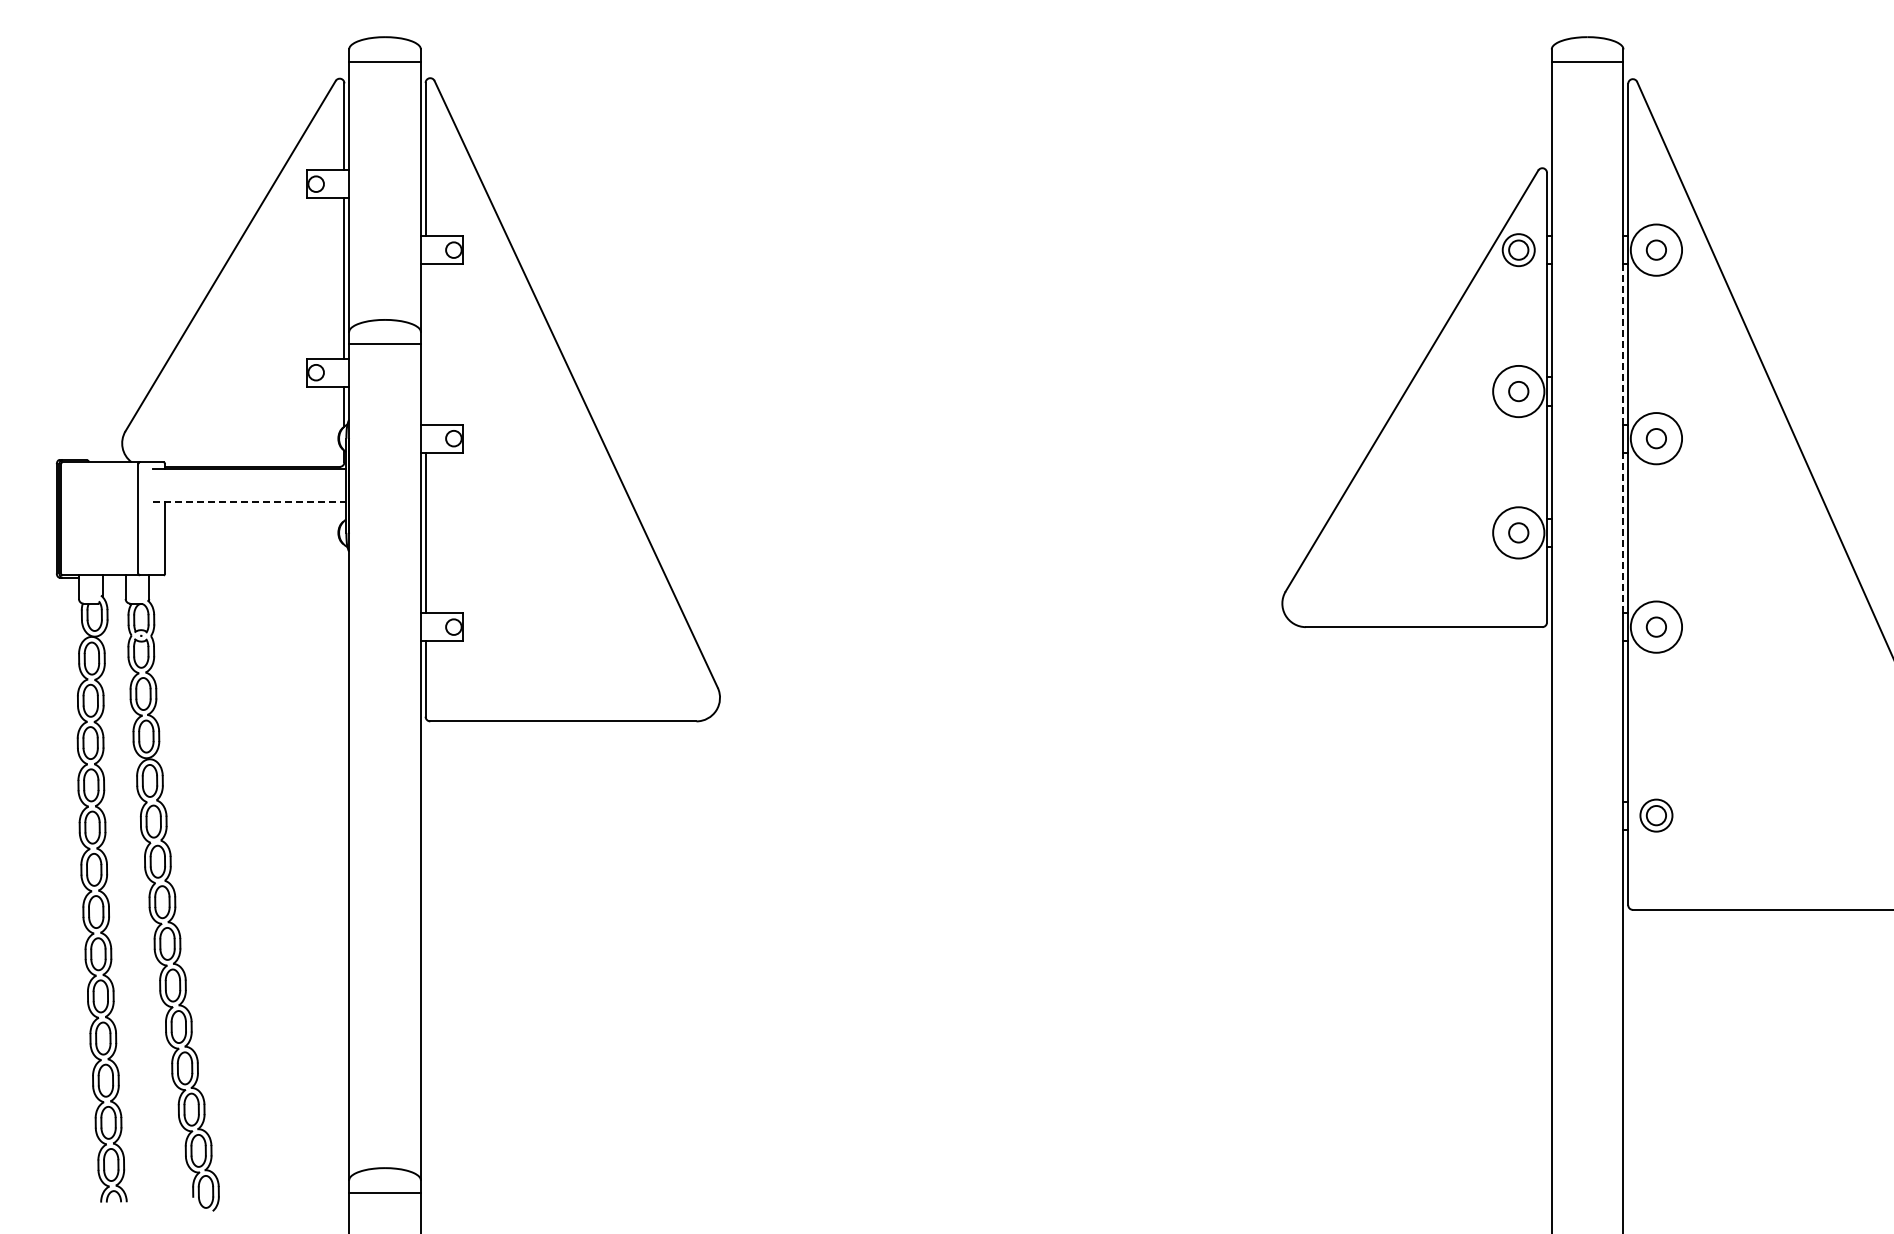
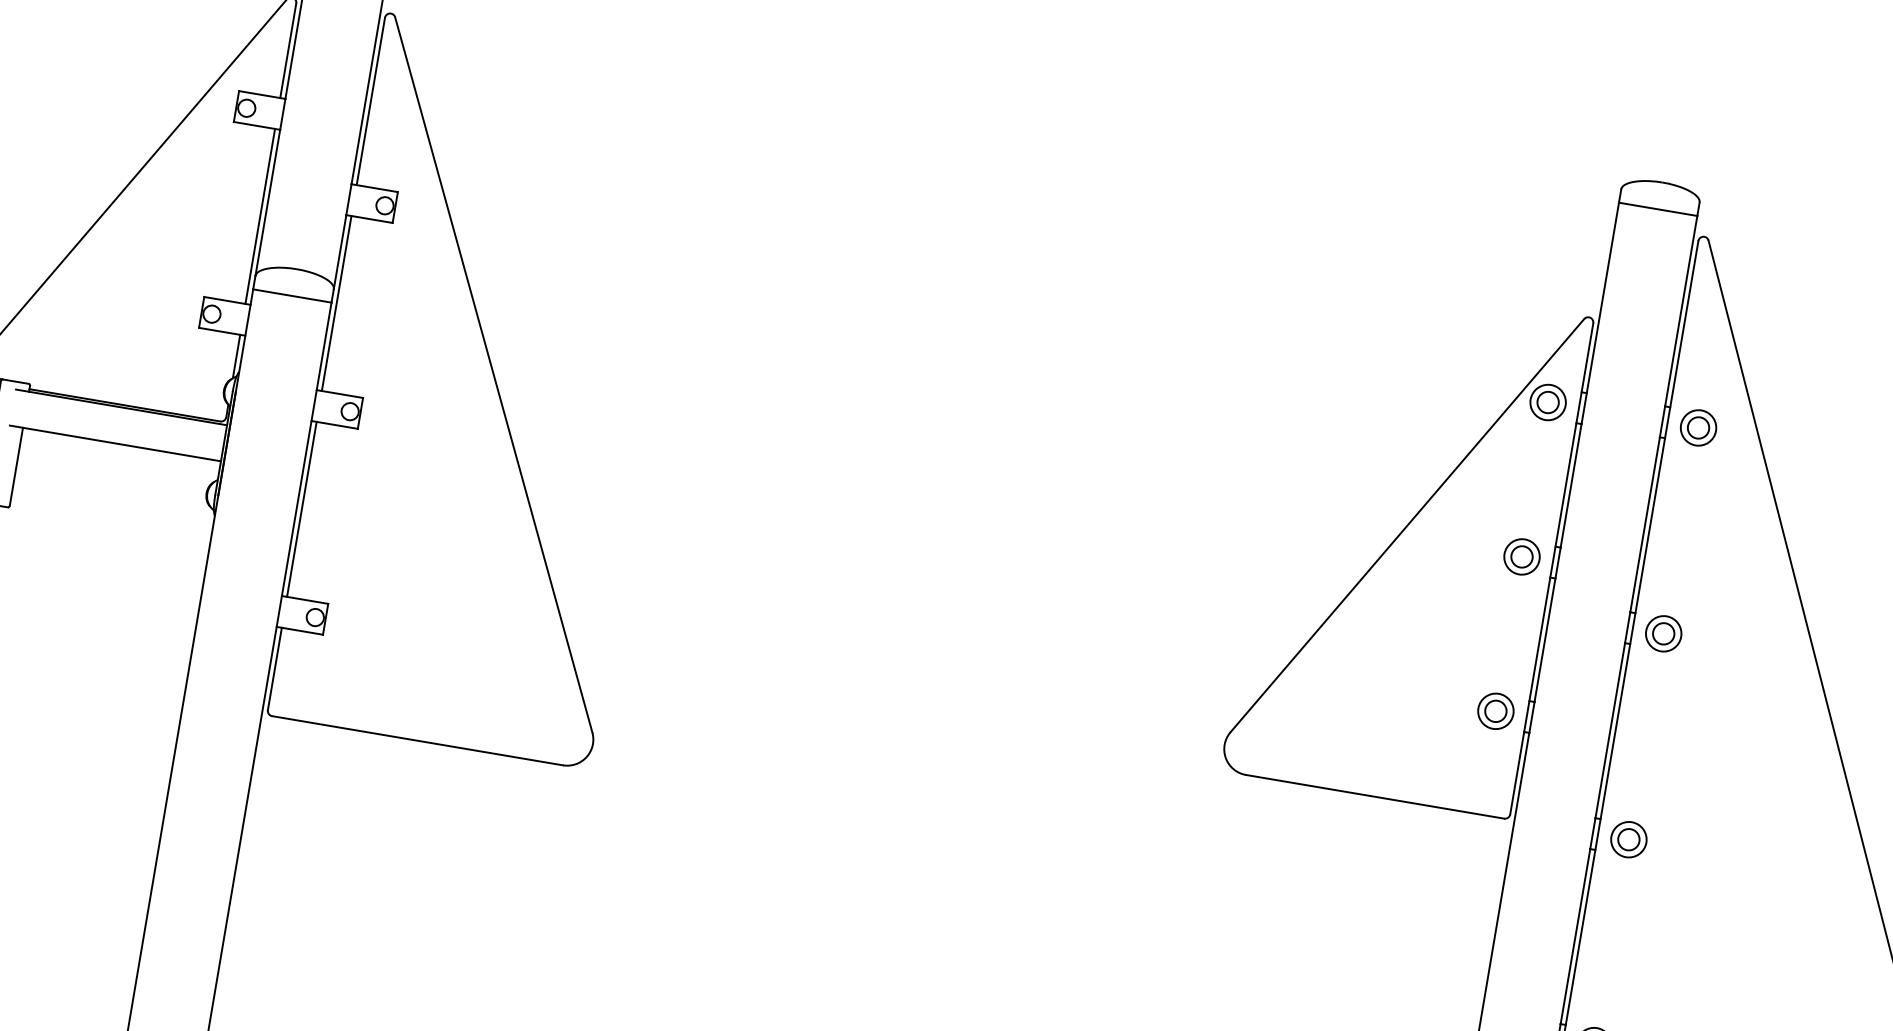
circle: (1656, 250) -> (1698, 428), size x0.62
line: (1623, 343) -> (1645, 523), dashed -> solid
line: (425, 344) -> (336, 303), added
circle: (1518, 391) -> (1521, 556), size x0.62
circle: (1656, 438) -> (1663, 633), size x0.62
line: (249, 502) -> (115, 443), dashed -> solid
circle: (1518, 532) -> (1495, 710), size x0.62
line: (1623, 532) -> (1610, 730), dashed -> solid
circle: (1656, 627) -> (1628, 840), size x0.62

